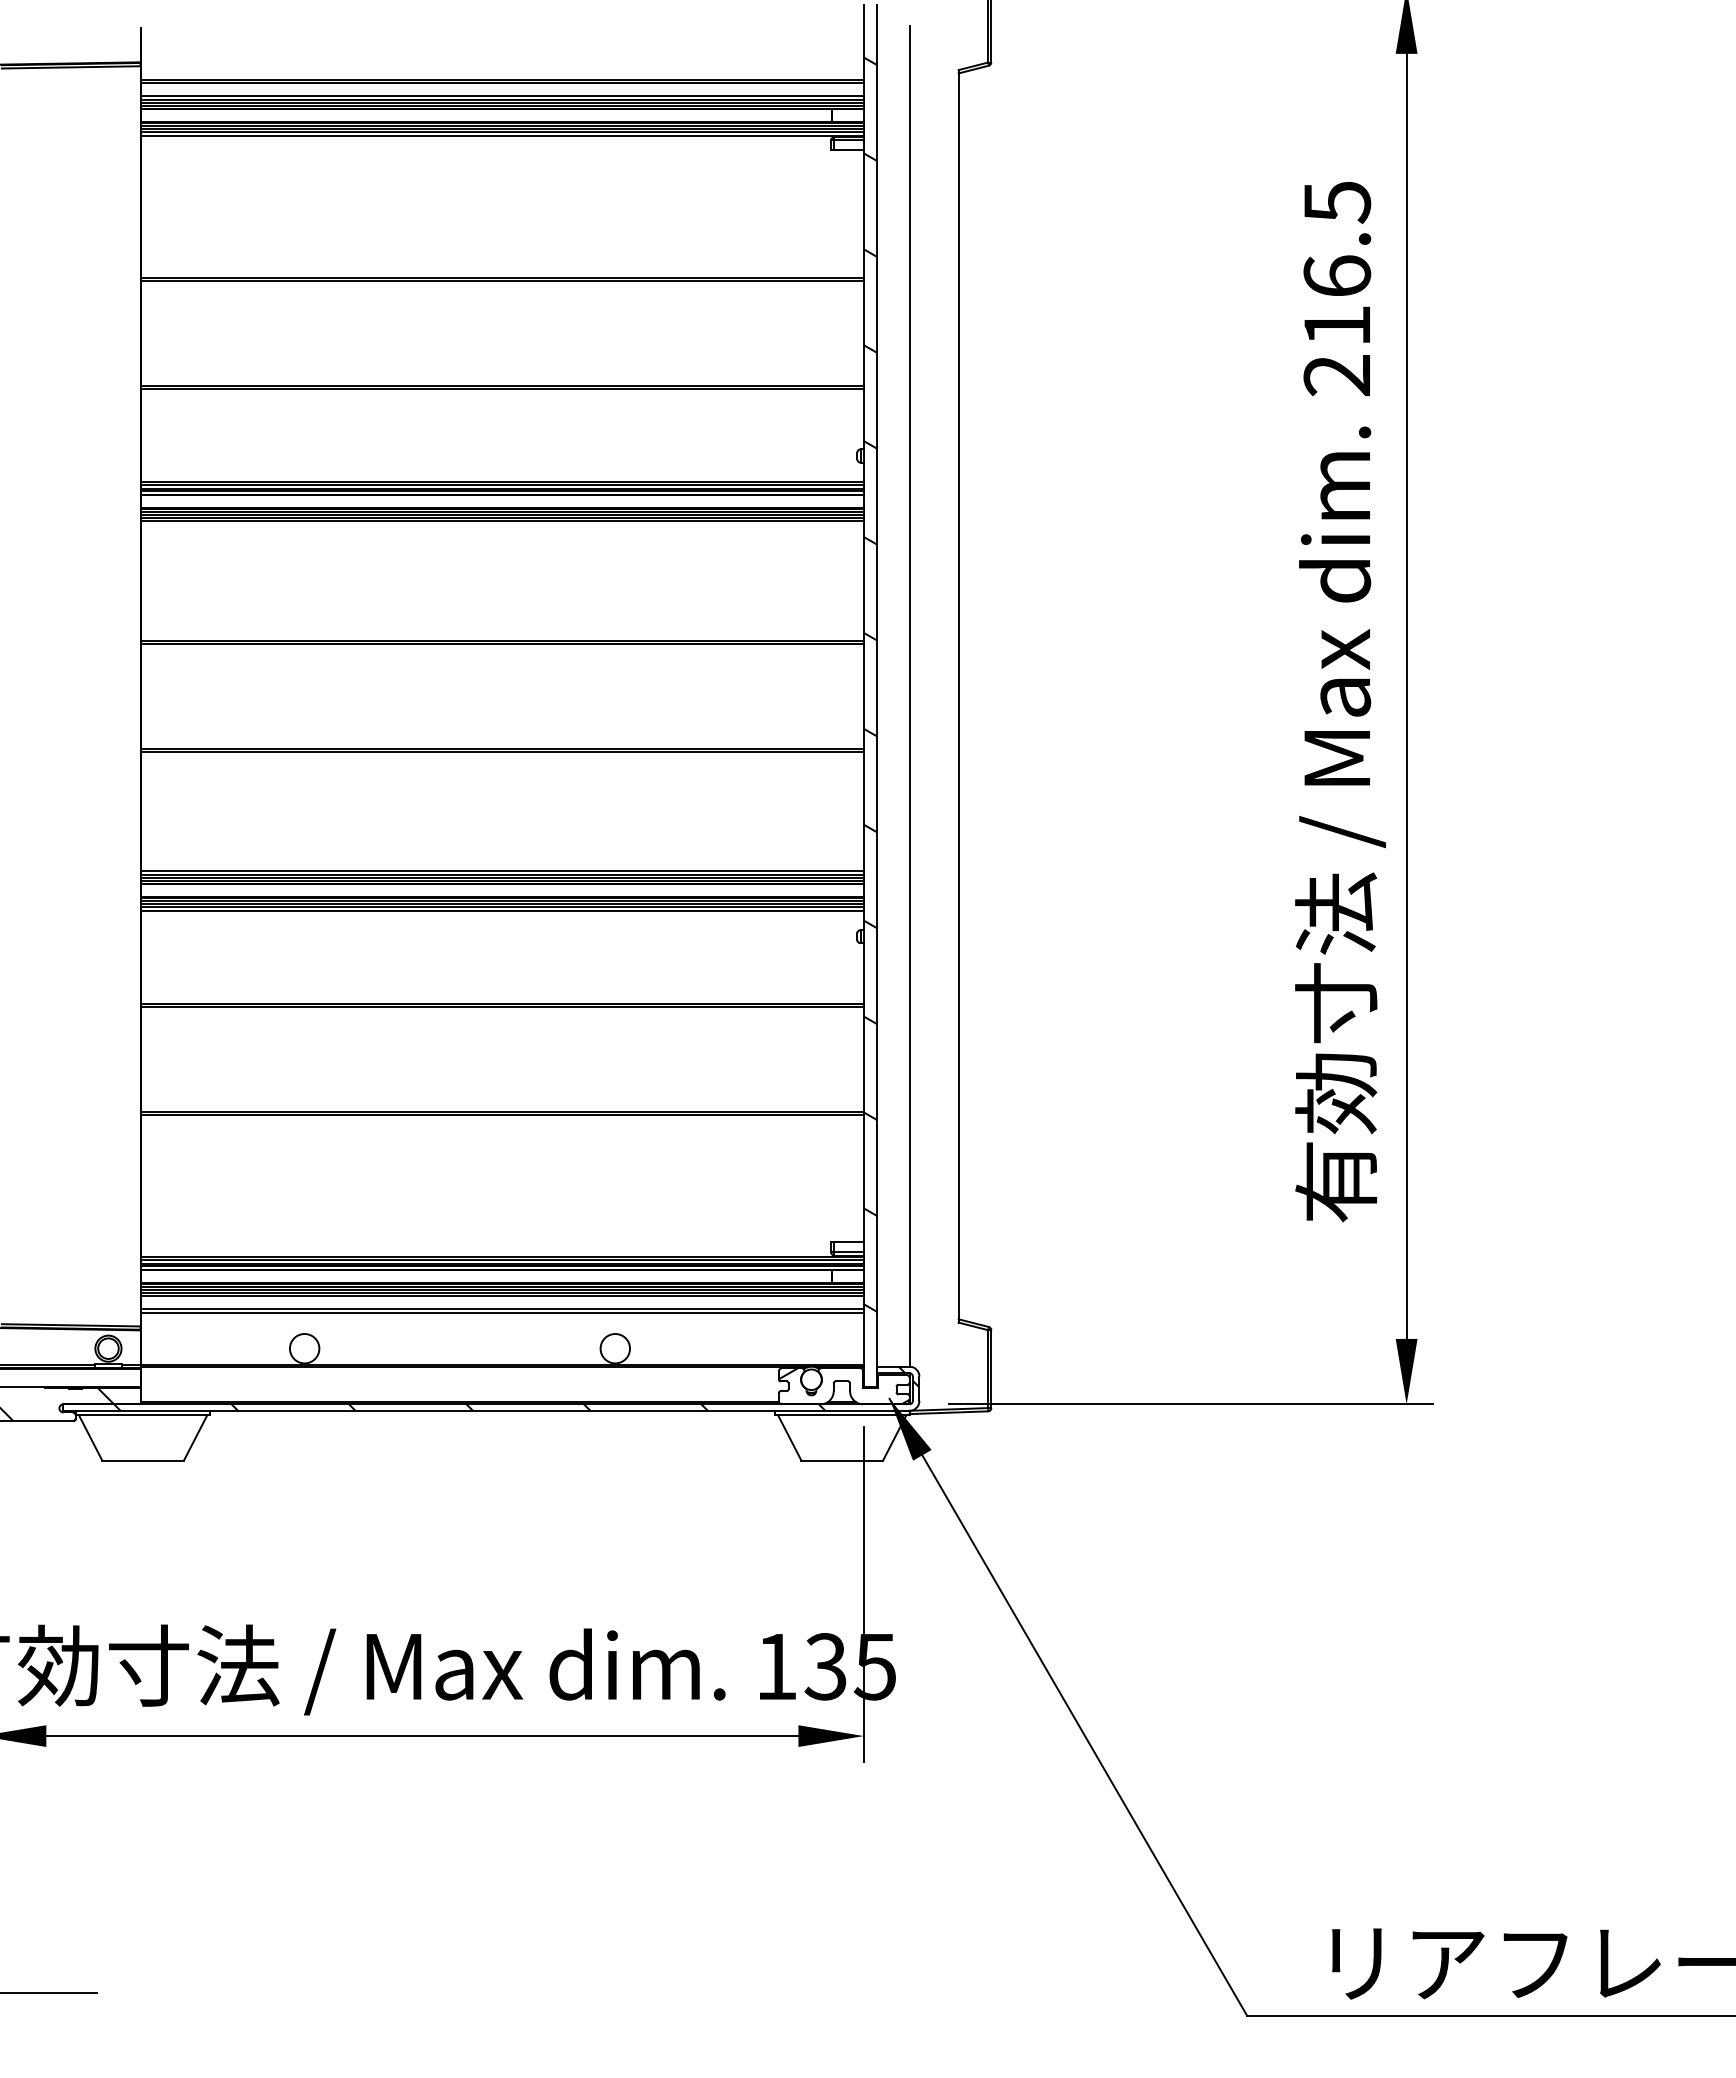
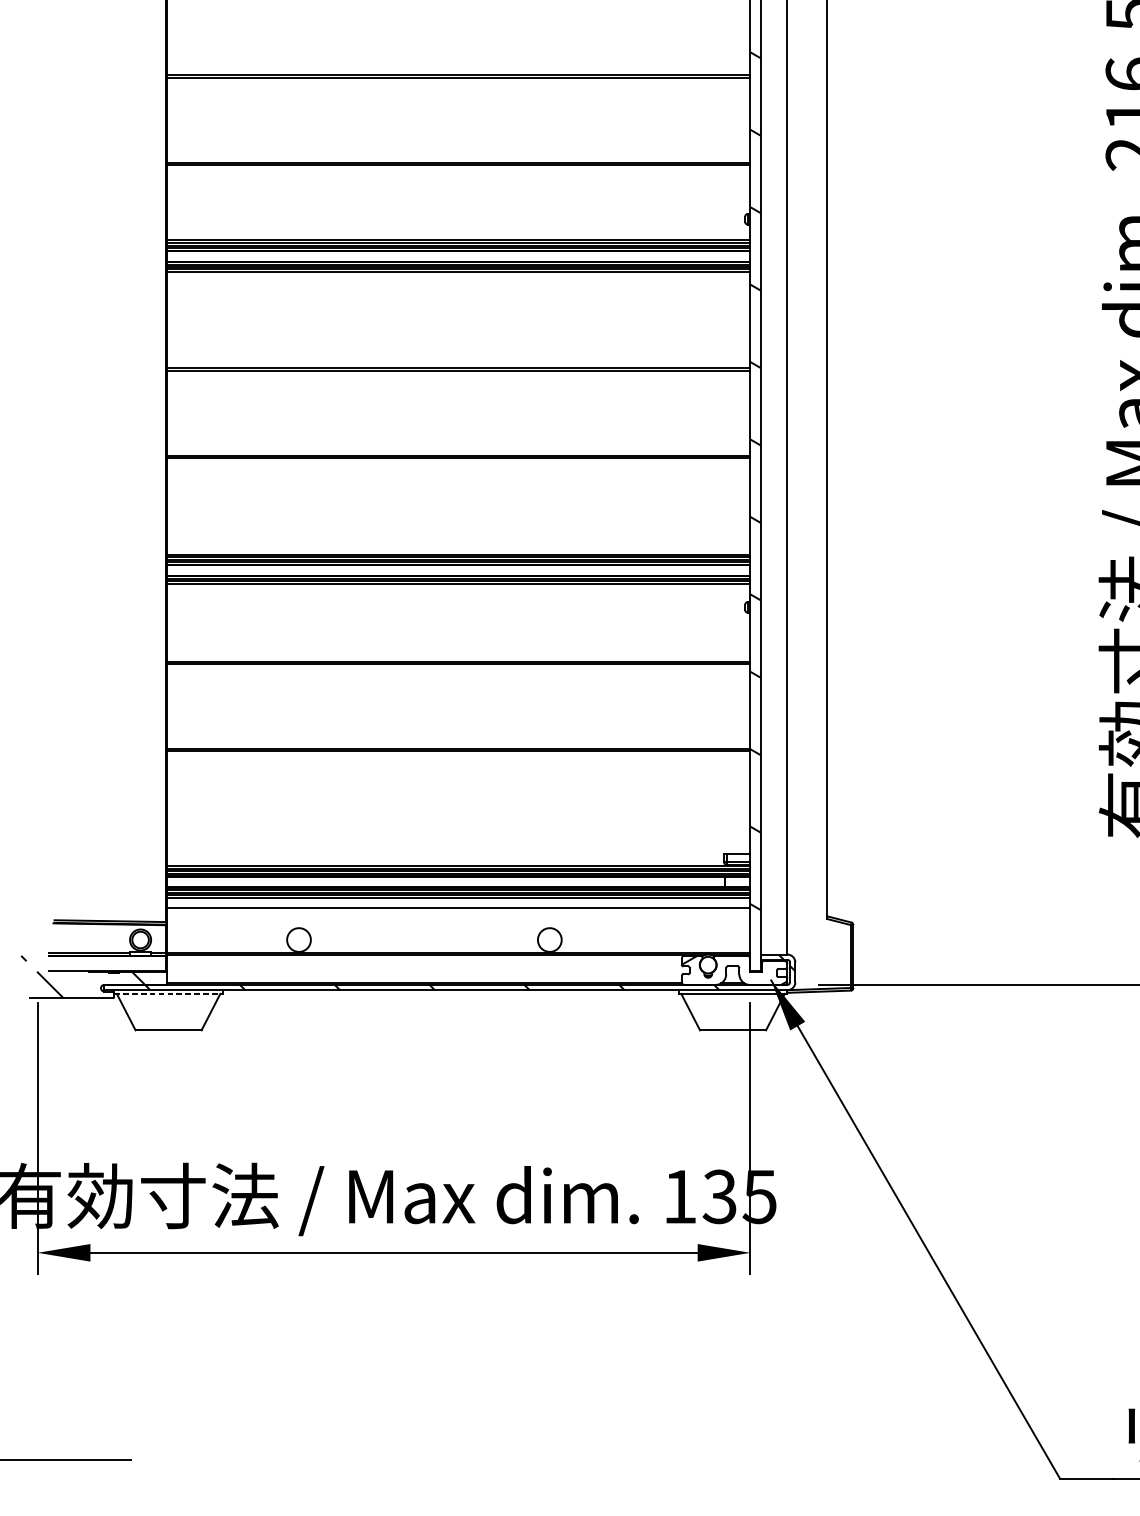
line: (502, 910) -> (458, 586), removed
line: (502, 1312) -> (458, 910), removed
line: (143, 1415) -> (168, 993), solid -> dashed

